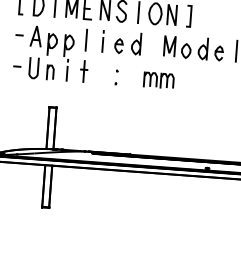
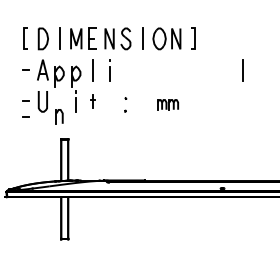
part: (127, 43) -> (134, 70), removed
part: (194, 48) -> (200, 70), removed
part: (83, 71) -> (92, 101), size x0.6
part: (50, 72) -> (59, 116), moved
part: (158, 80) -> (167, 104), size x0.7
line: (15, 81) -> (25, 116), added

